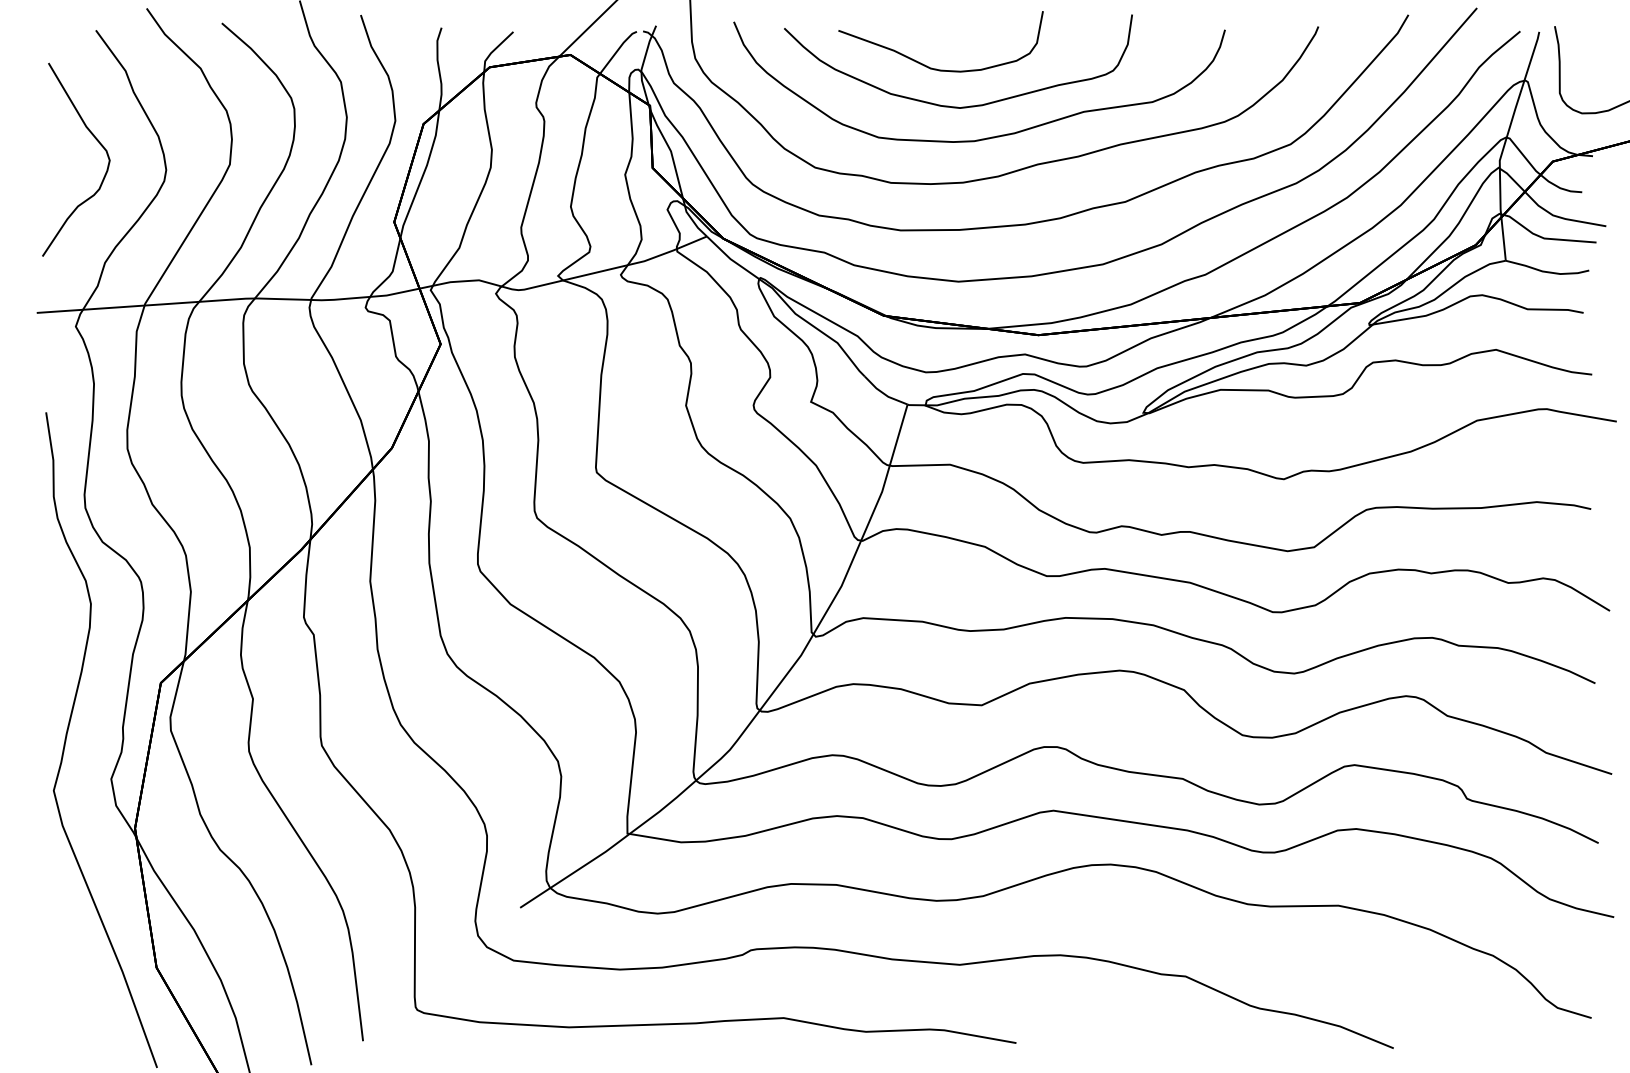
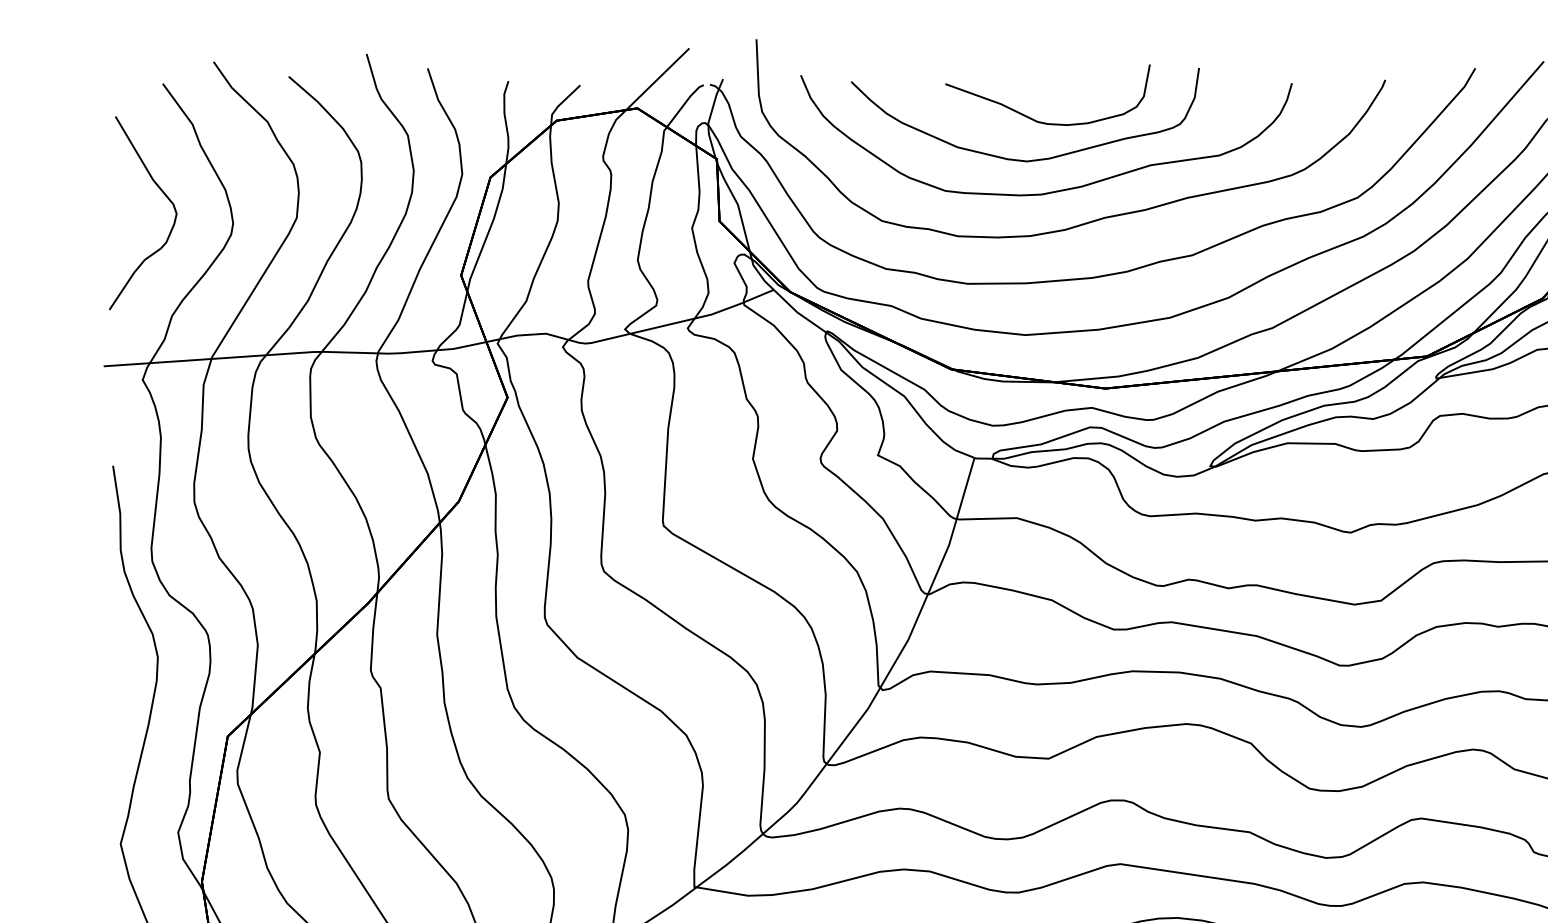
curve: (927, 65) -> (1034, 118), moved

